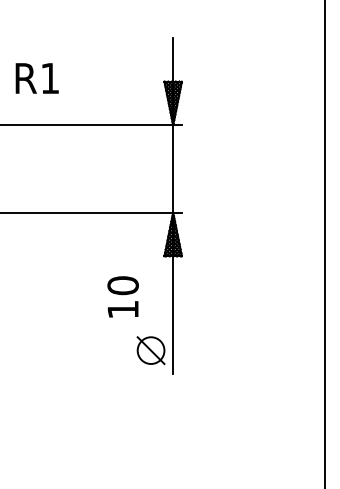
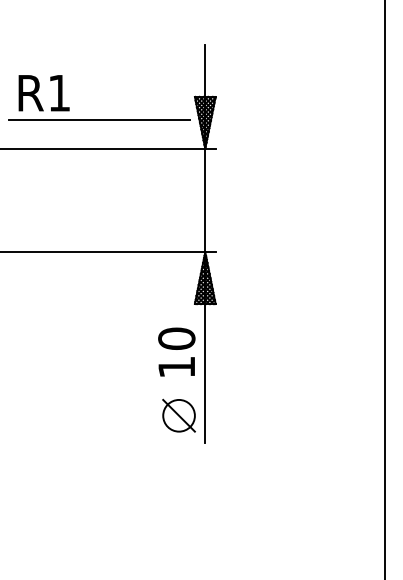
line: (83, 101) -> (98, 120), added
text: (122, 296) -> (176, 351), moved

